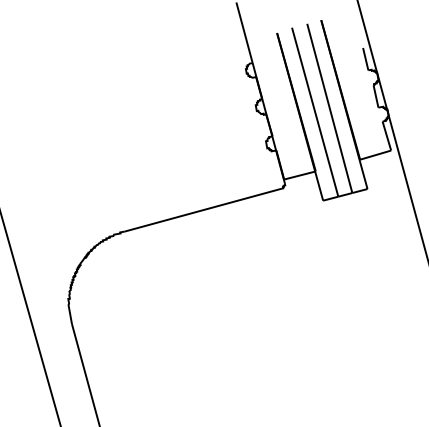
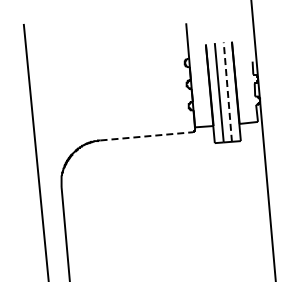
line: (329, 109) -> (227, 92), solid -> dashed
line: (204, 210) -> (147, 136), solid -> dashed

